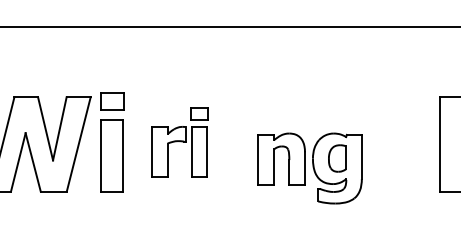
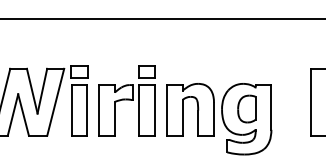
part: (178, 141) -> (126, 100), size x1.43
part: (310, 168) -> (219, 119), size x1.43

